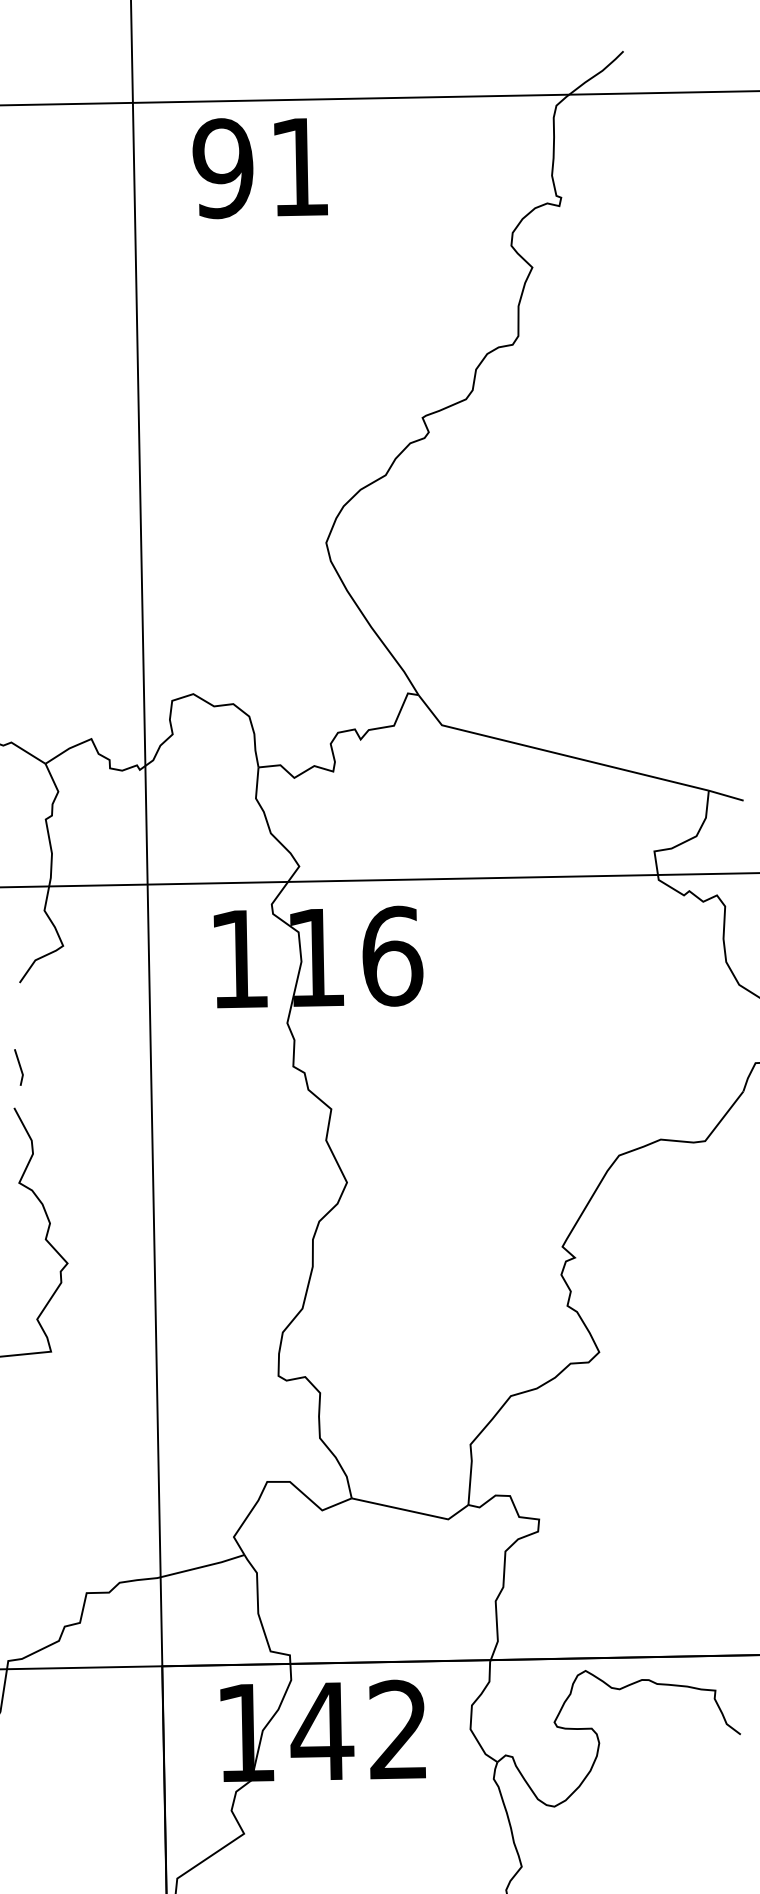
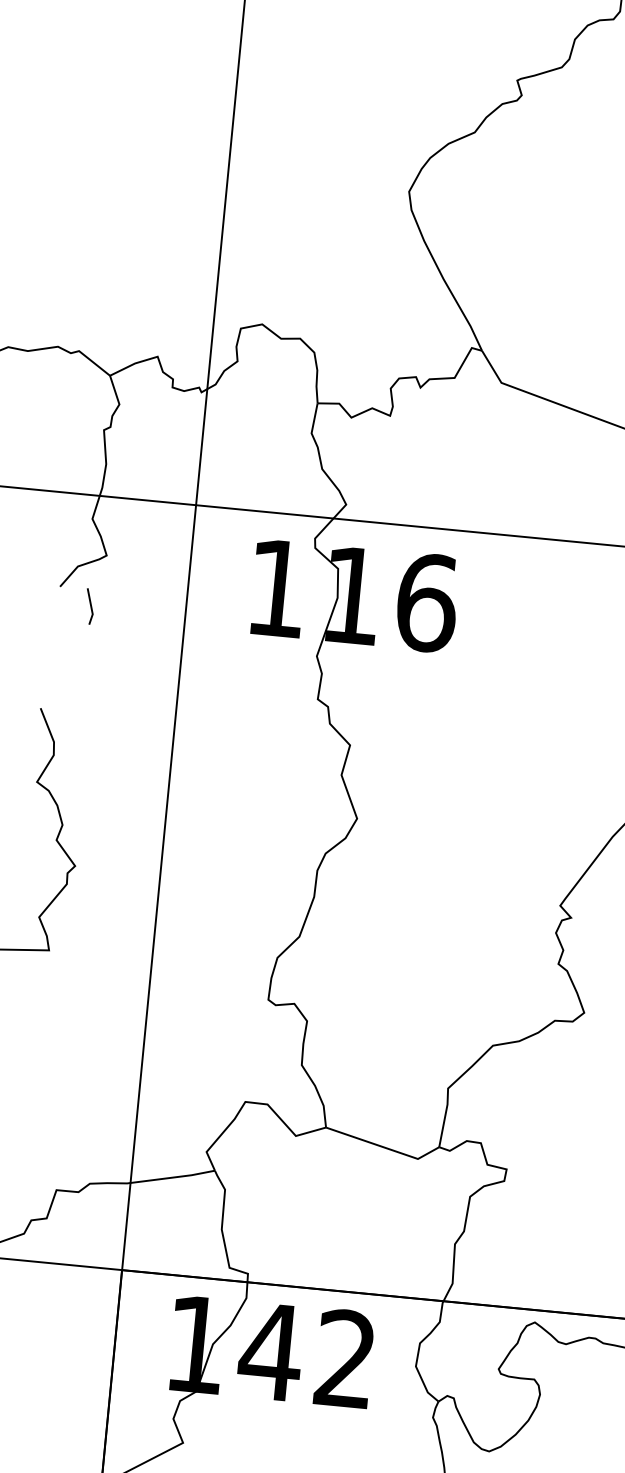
line: (19, 1067) -> (90, 606), moved

